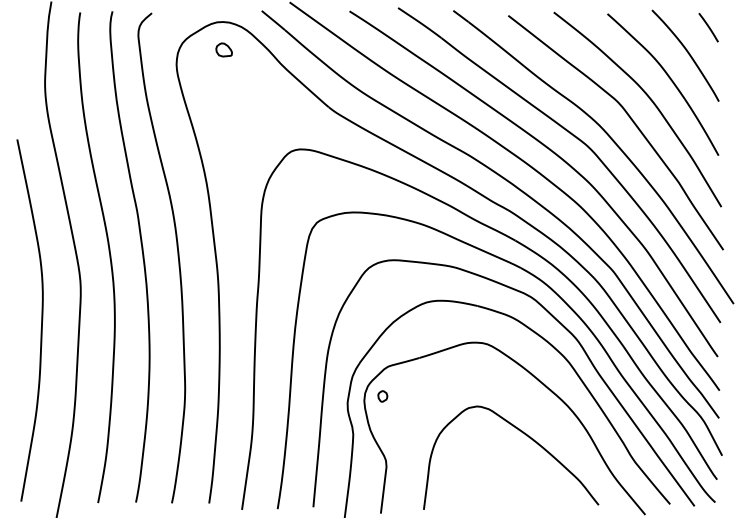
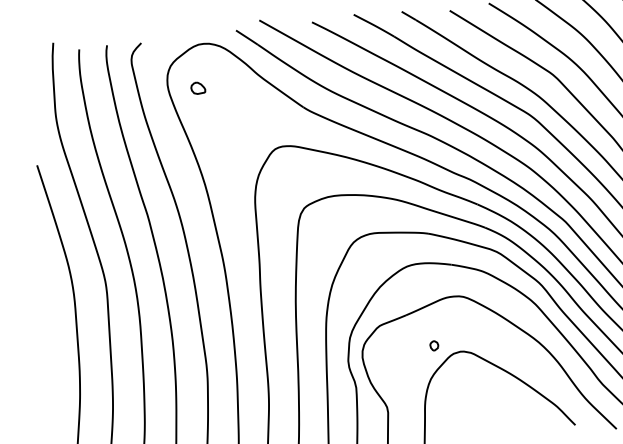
part: (223, 49) -> (197, 87), moved
part: (382, 396) -> (434, 345), moved

